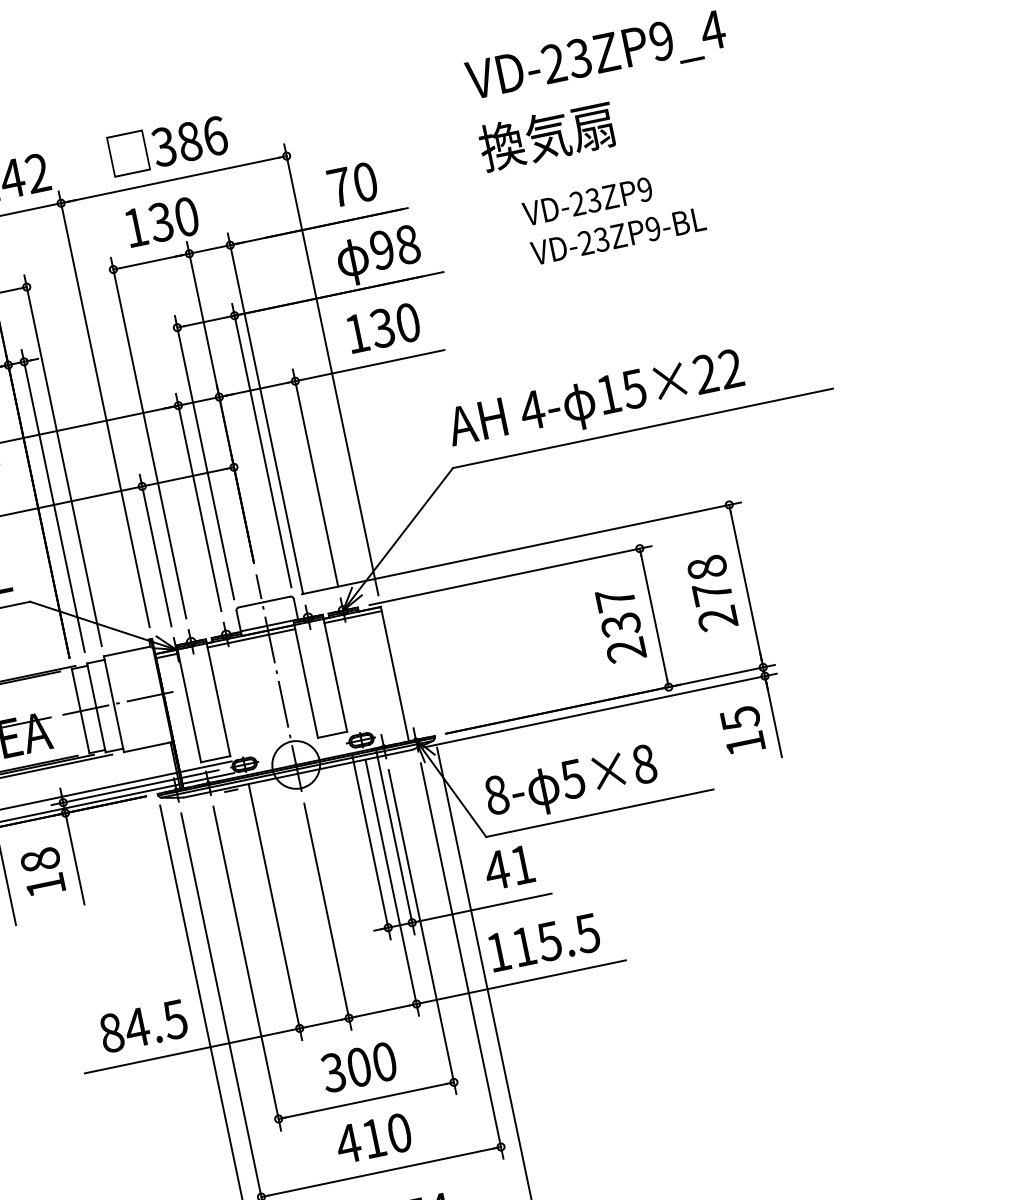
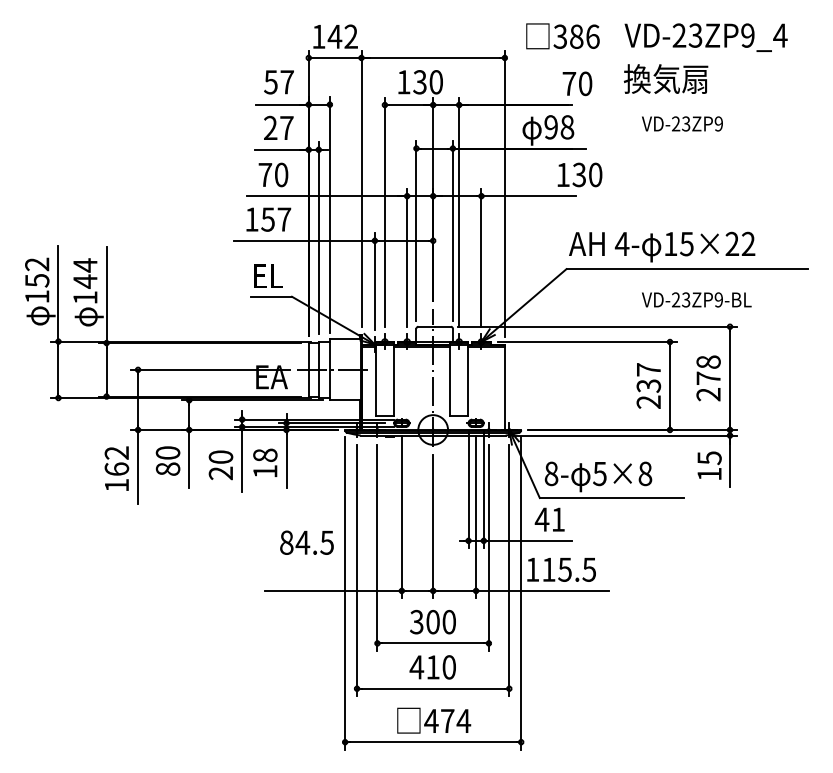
text: (167, 145) -> (562, 36), moved
text: (352, 184) -> (577, 83), moved
text: (617, 235) -> (696, 299), moved
text: (382, 327) -> (579, 174), moved
text: (142, 1026) -> (306, 542), moved

